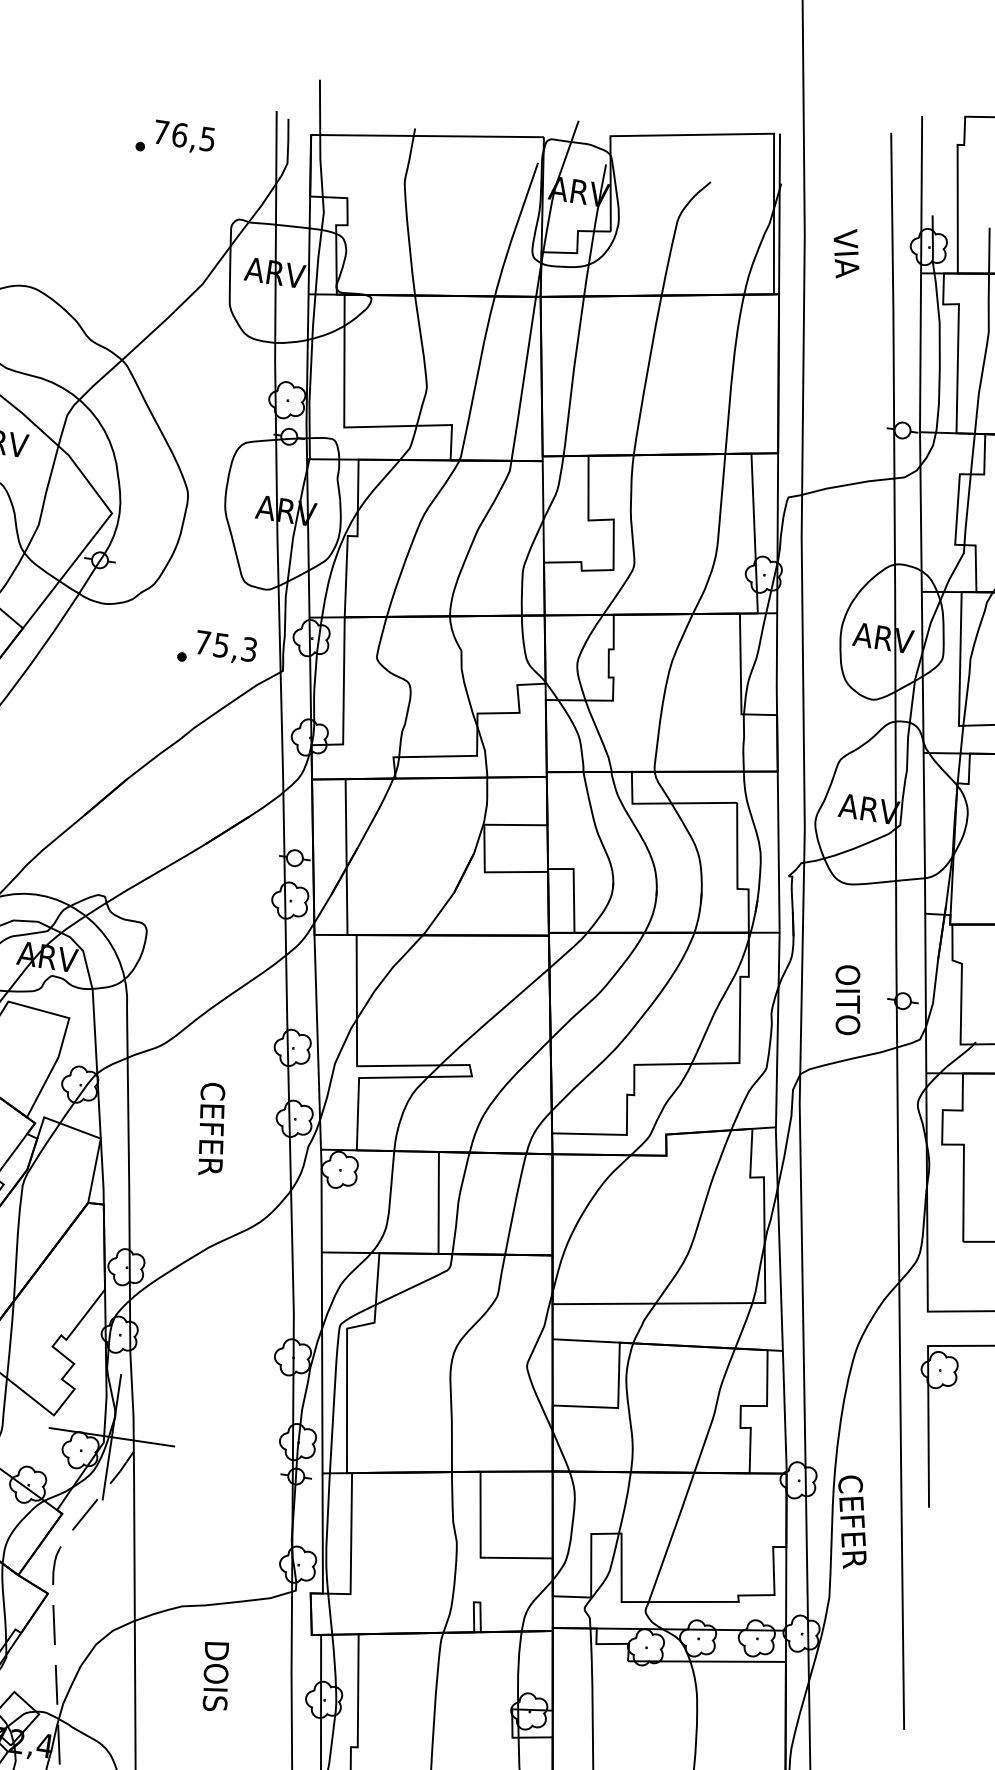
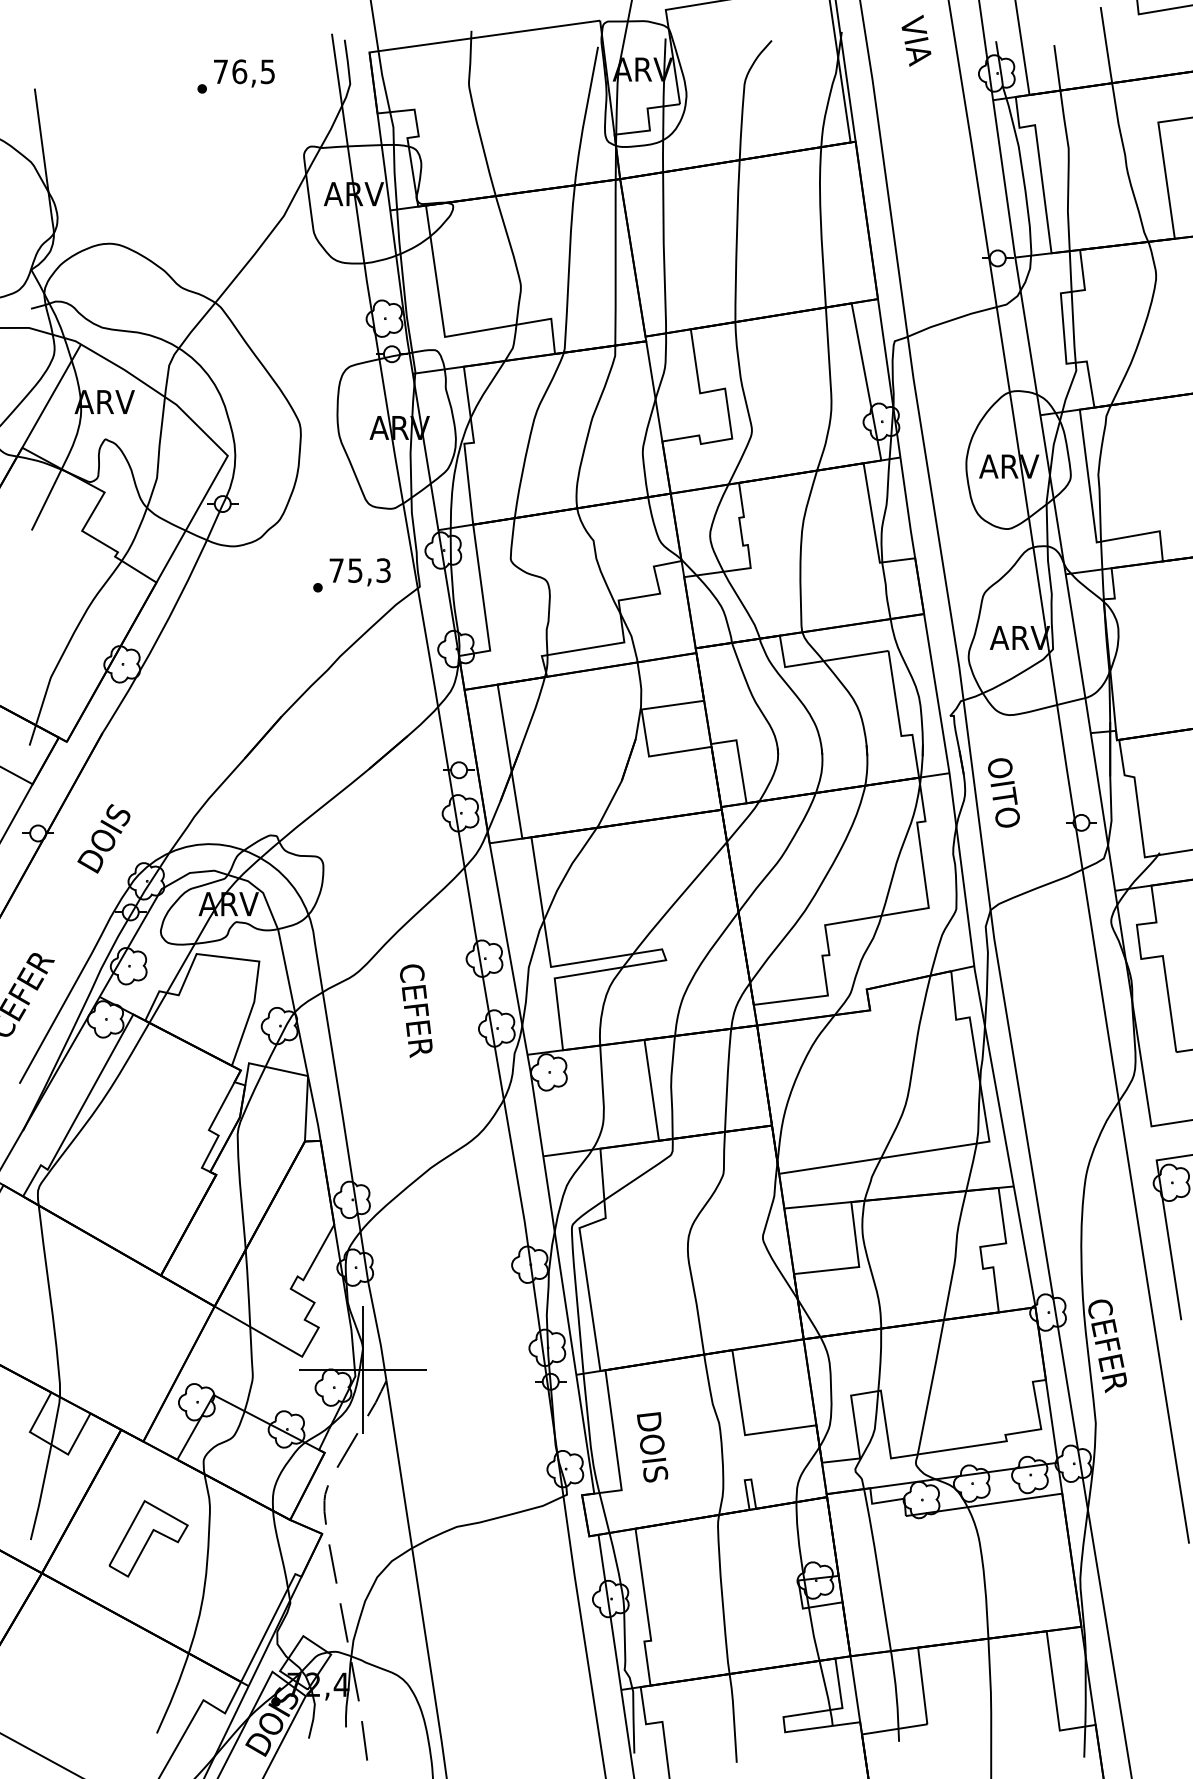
text: (846, 253) -> (916, 40), moved
text: (847, 999) -> (1003, 792), moved
text: (211, 1129) -> (416, 1010), moved
text: (215, 1676) -> (652, 1447), moved

